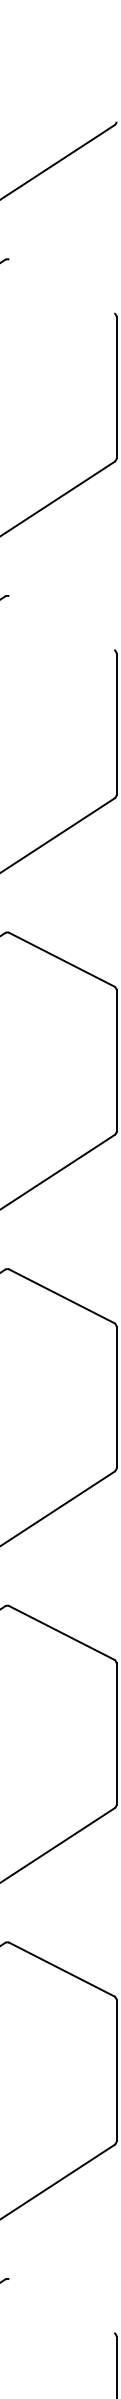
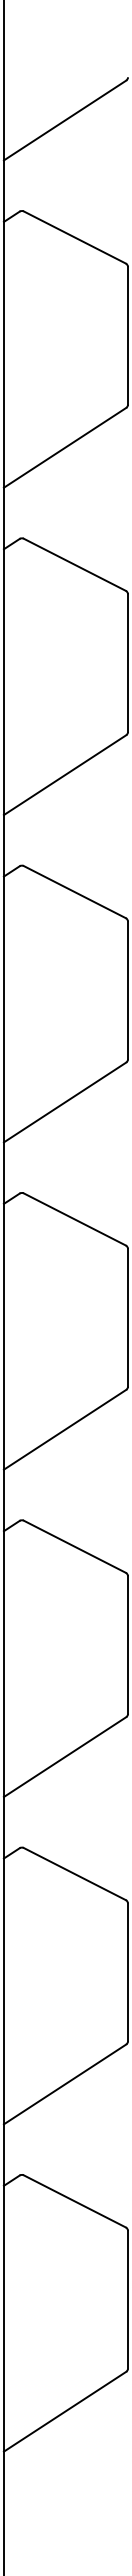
line: (61, 286) -> (74, 237), added
line: (61, 622) -> (74, 564), added
line: (61, 2306) -> (74, 2201), added

